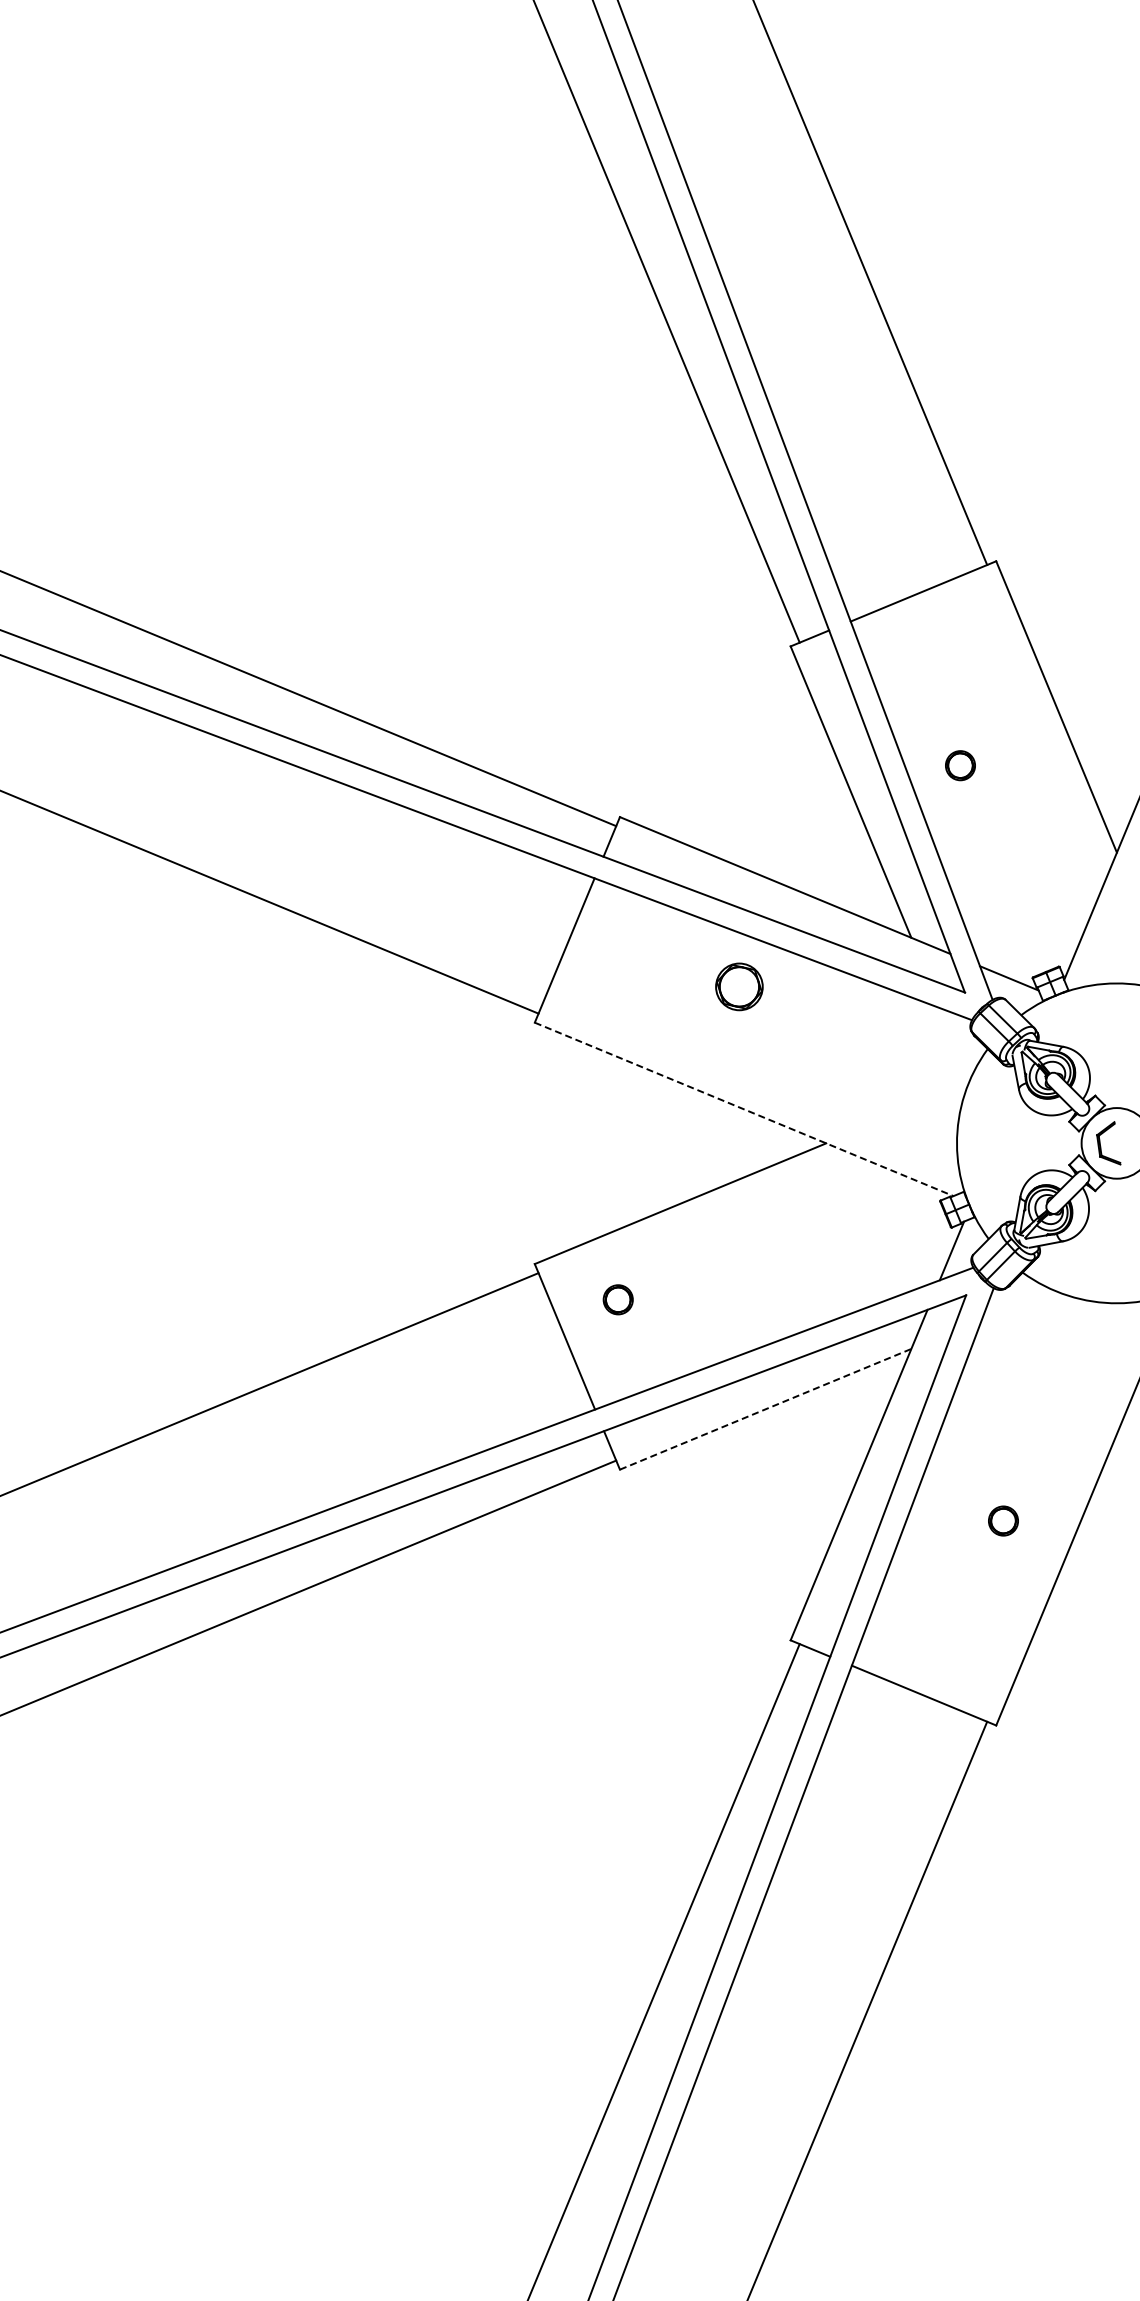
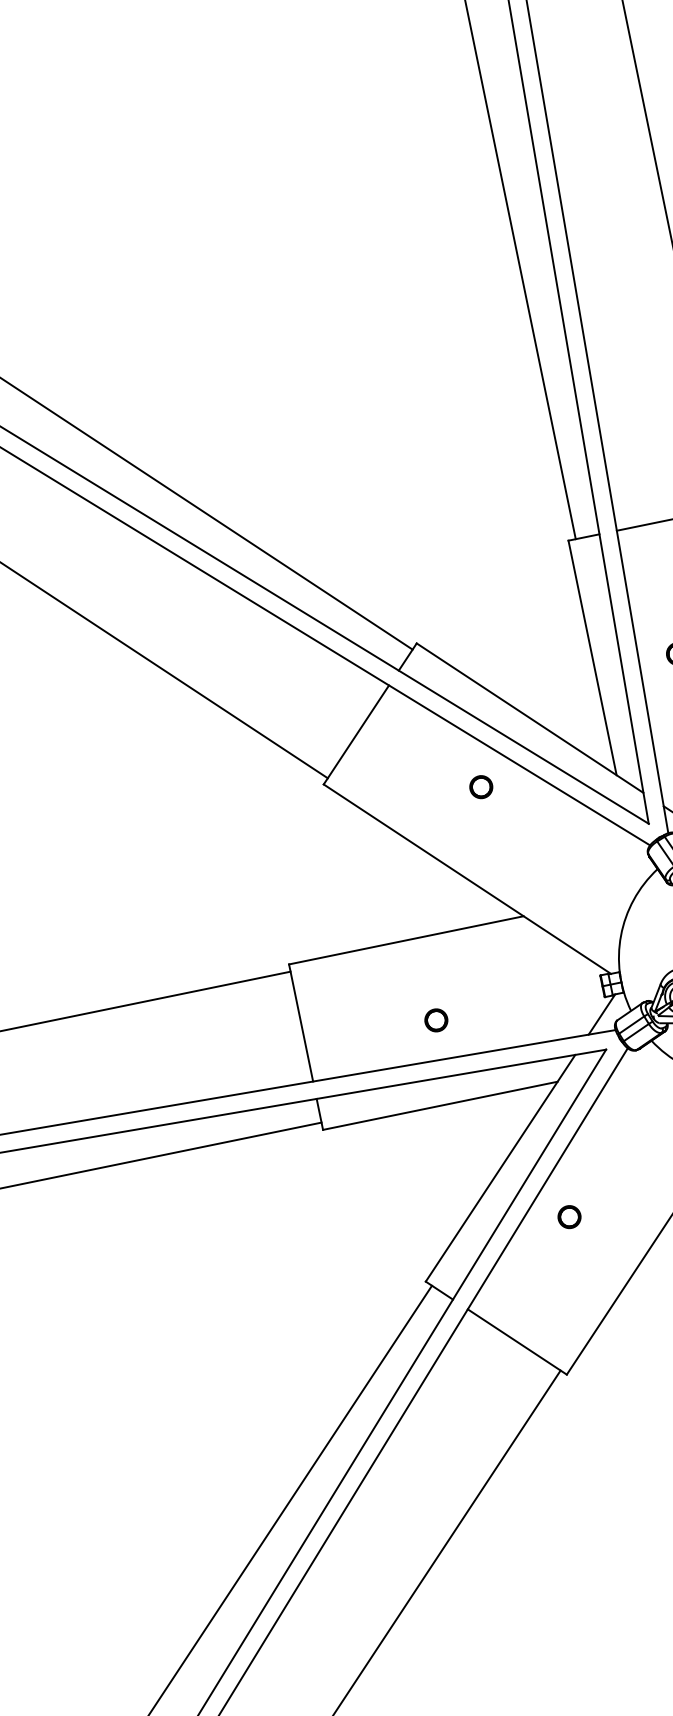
part: (738, 986) -> (480, 786), size x0.62
line: (744, 1109) -> (467, 879), dashed -> solid
part: (617, 1299) -> (435, 1020), moved
line: (765, 1409) -> (440, 1105), dashed -> solid
part: (1003, 1520) -> (569, 1216), moved

